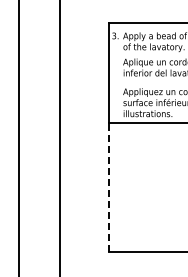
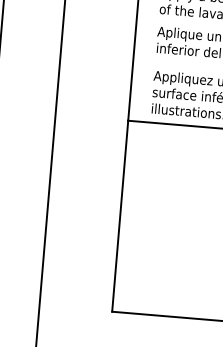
line: (108, 186) -> (120, 214), dashed -> solid

